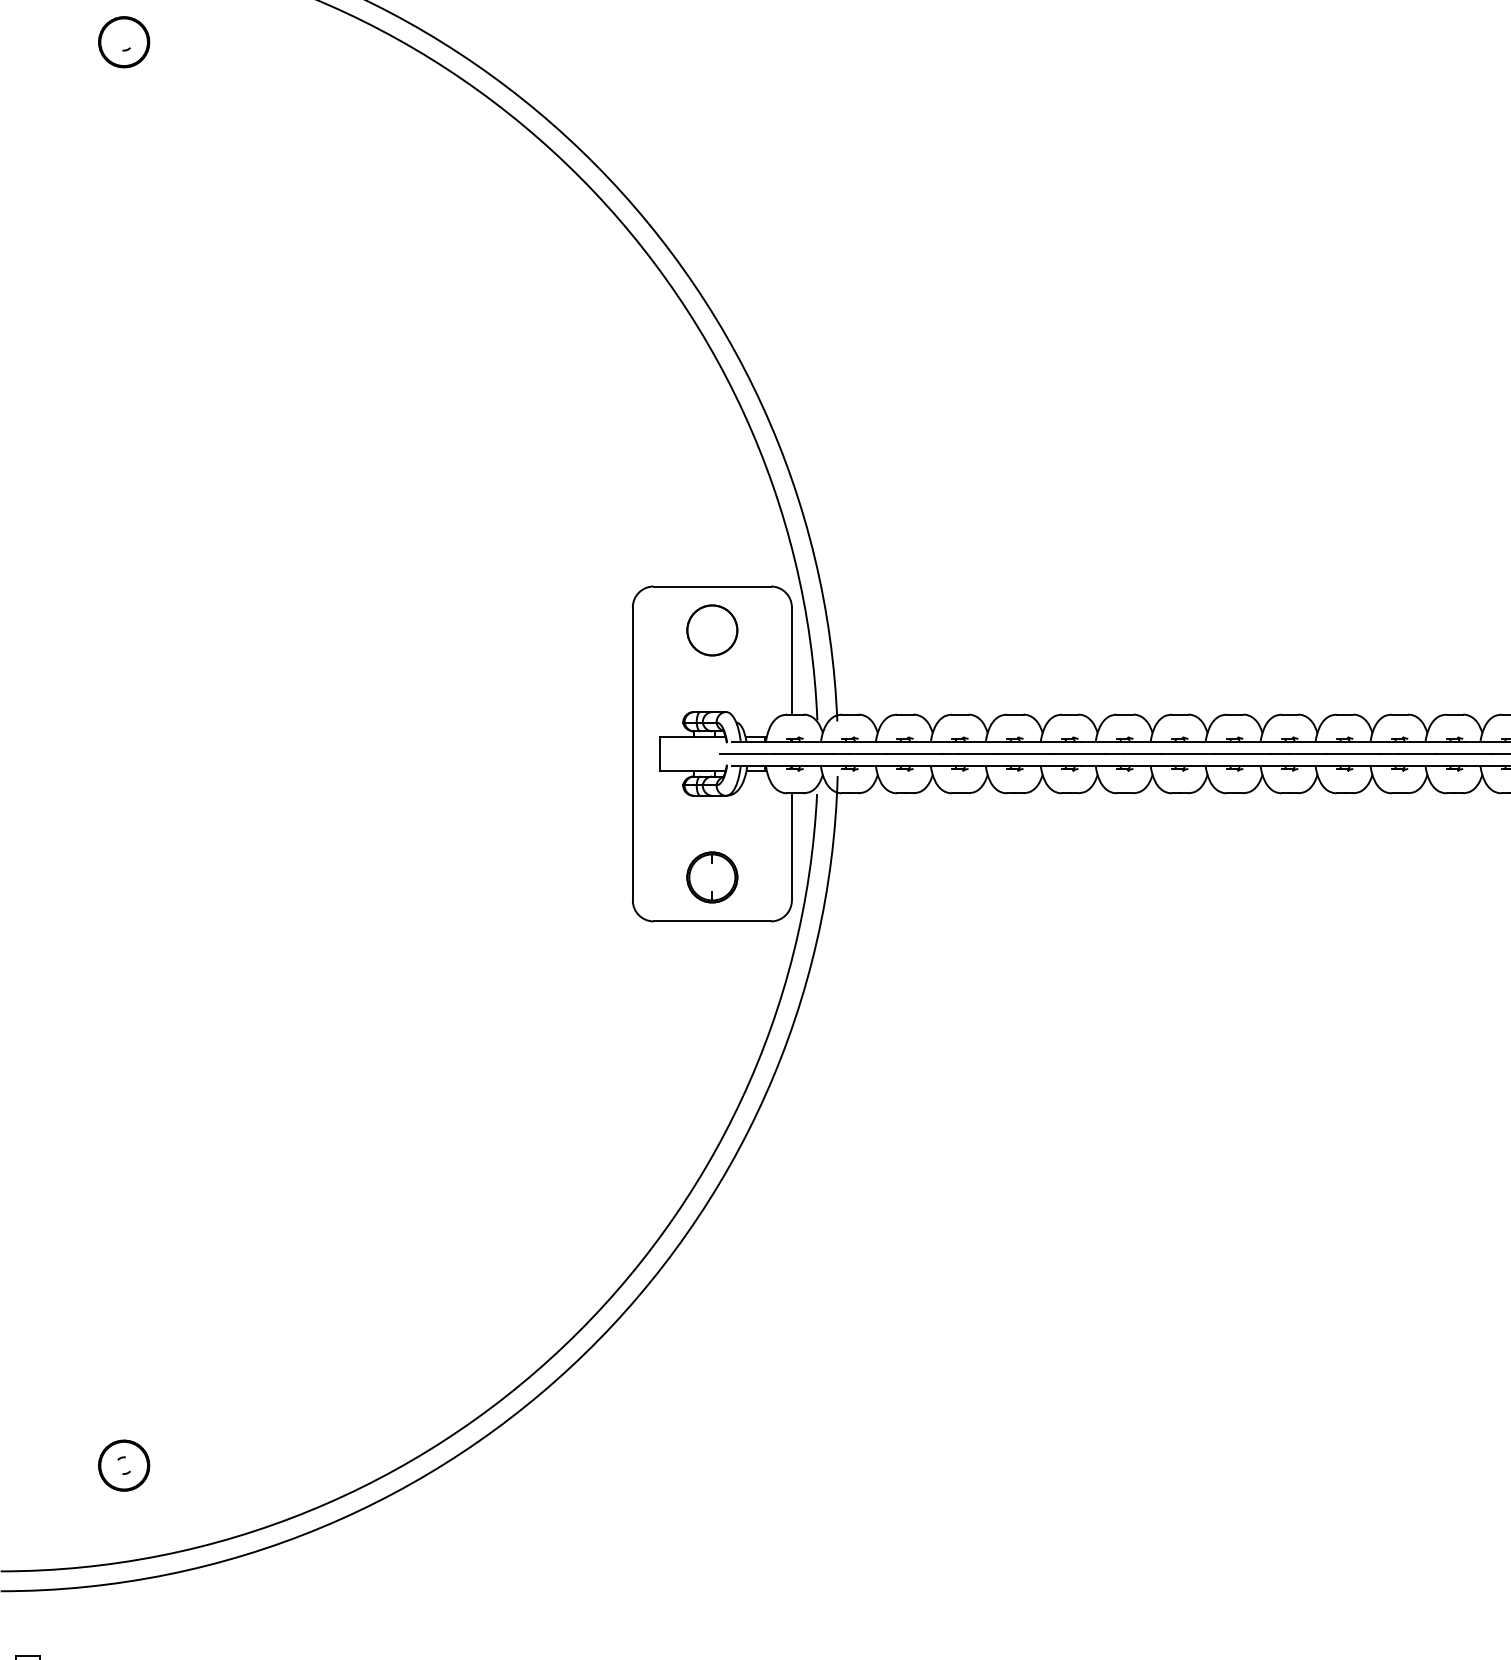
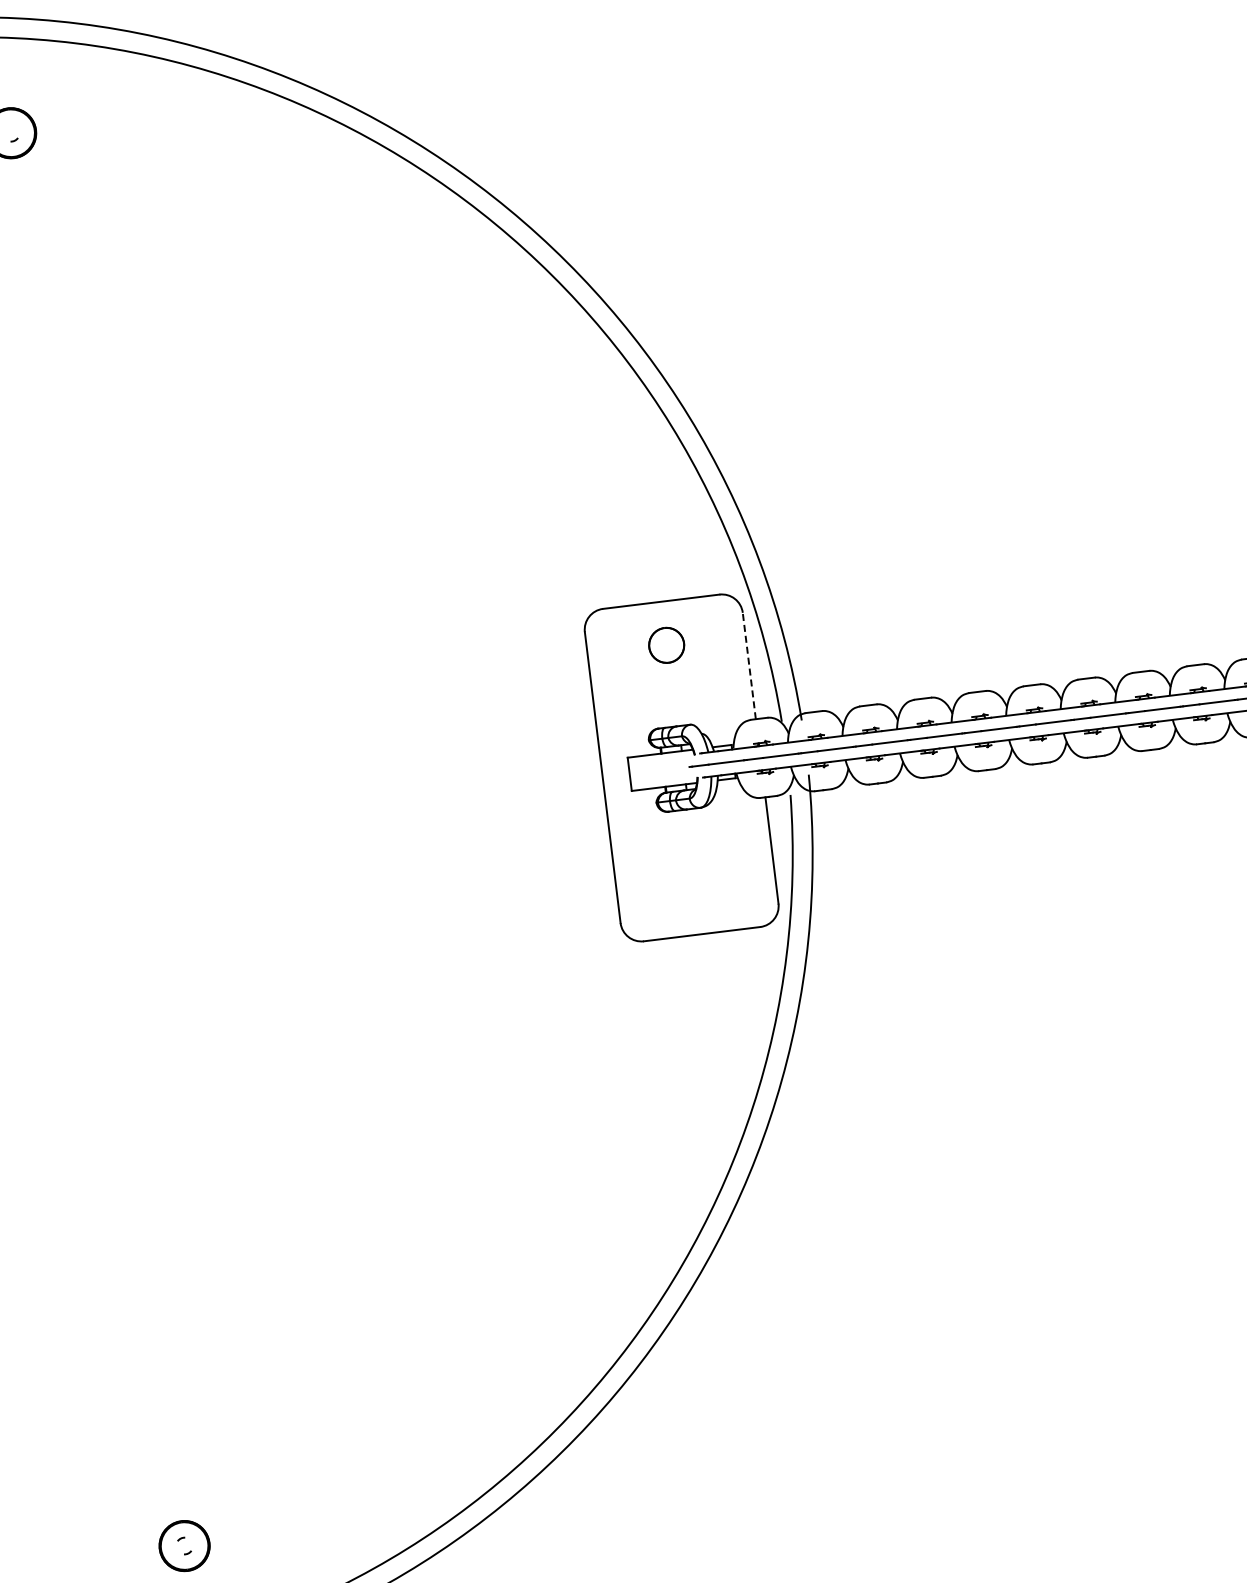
part: (712, 630) -> (666, 645), size x0.7
line: (791, 661) -> (748, 666), solid -> dashed
part: (712, 877) -> (696, 890), removed

